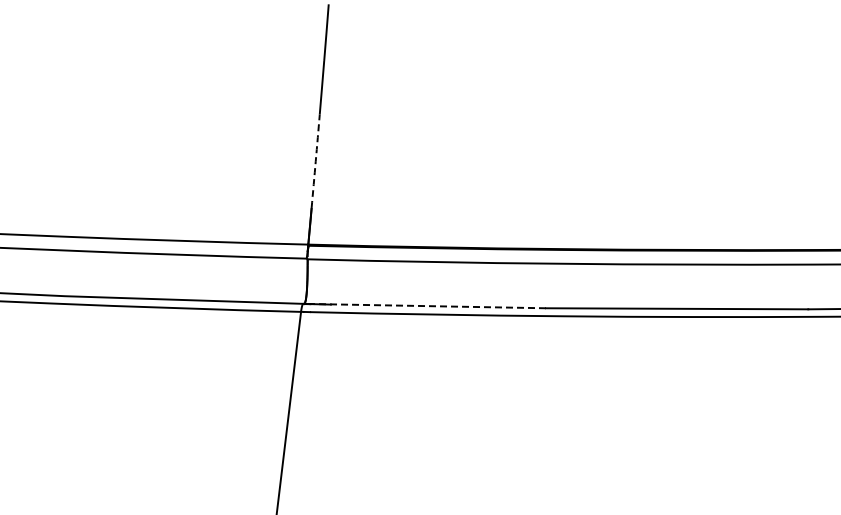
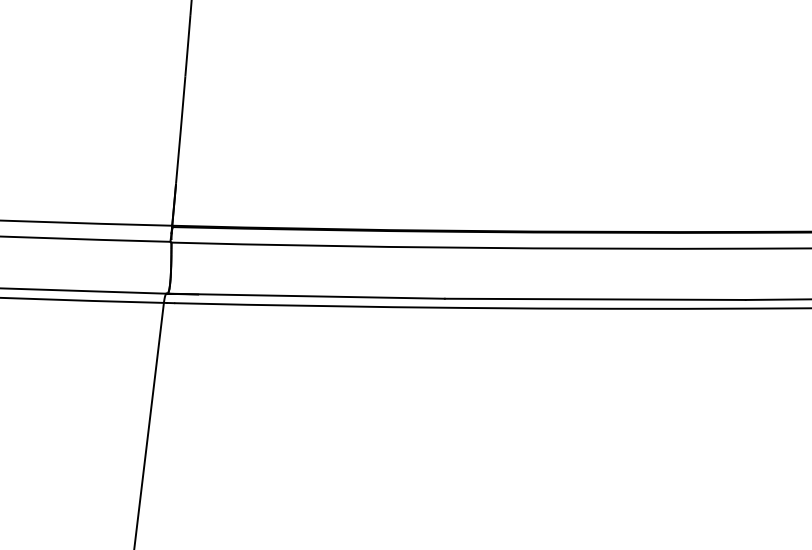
arc: (315, 161) -> (180, 130), dashed -> solid
line: (424, 306) -> (305, 296), dashed -> solid

